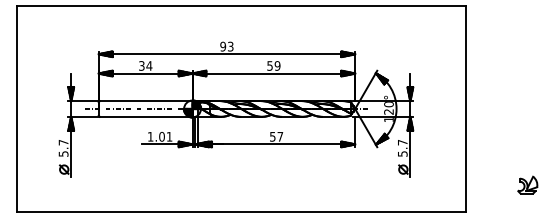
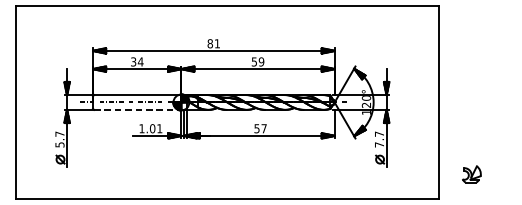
text: (226, 46) -> (213, 43), 93 -> 81
line: (146, 116) -> (138, 109), solid -> dashed
text: (402, 153) -> (379, 144), 5.7 -> 7.7
part: (527, 184) -> (471, 173), moved

